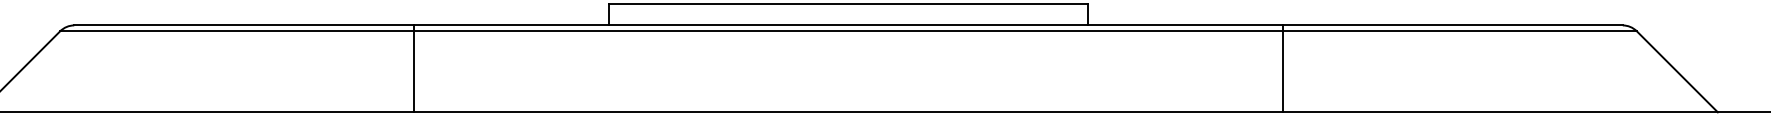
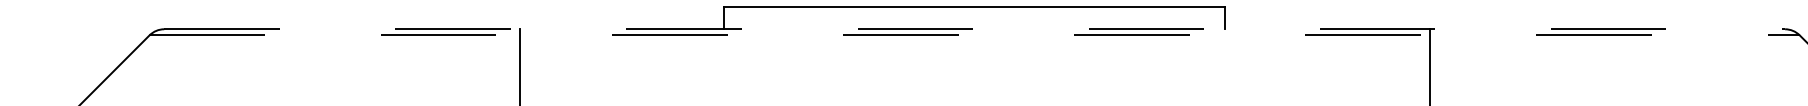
line: (849, 25) -> (975, 29), solid -> dashed
line: (849, 31) -> (975, 35), solid -> dashed

